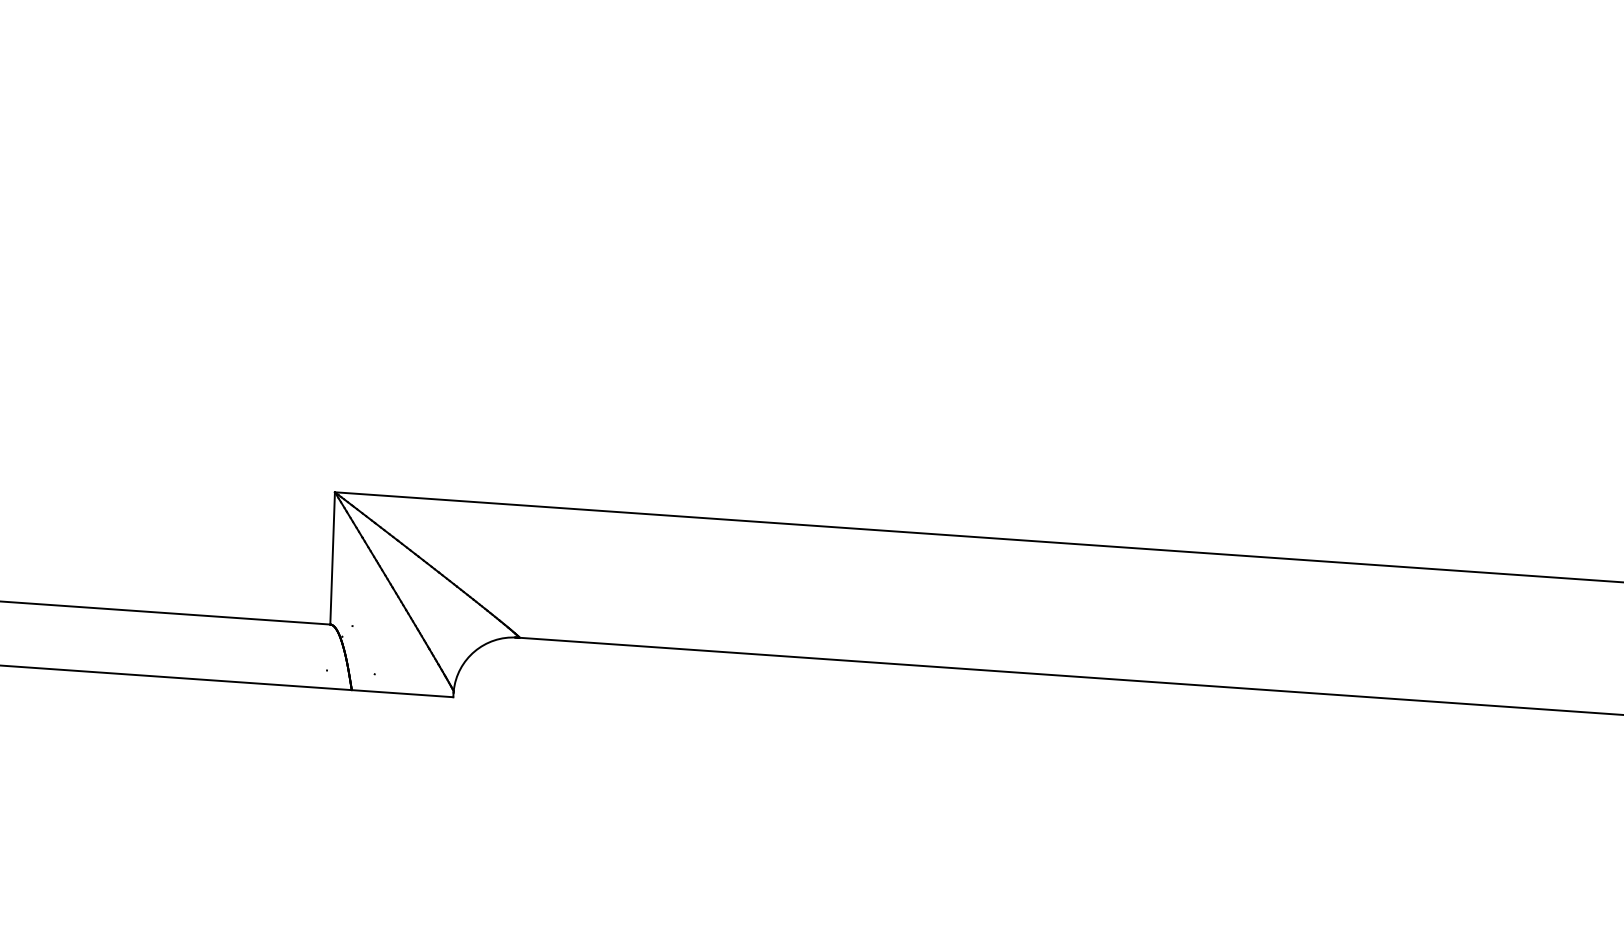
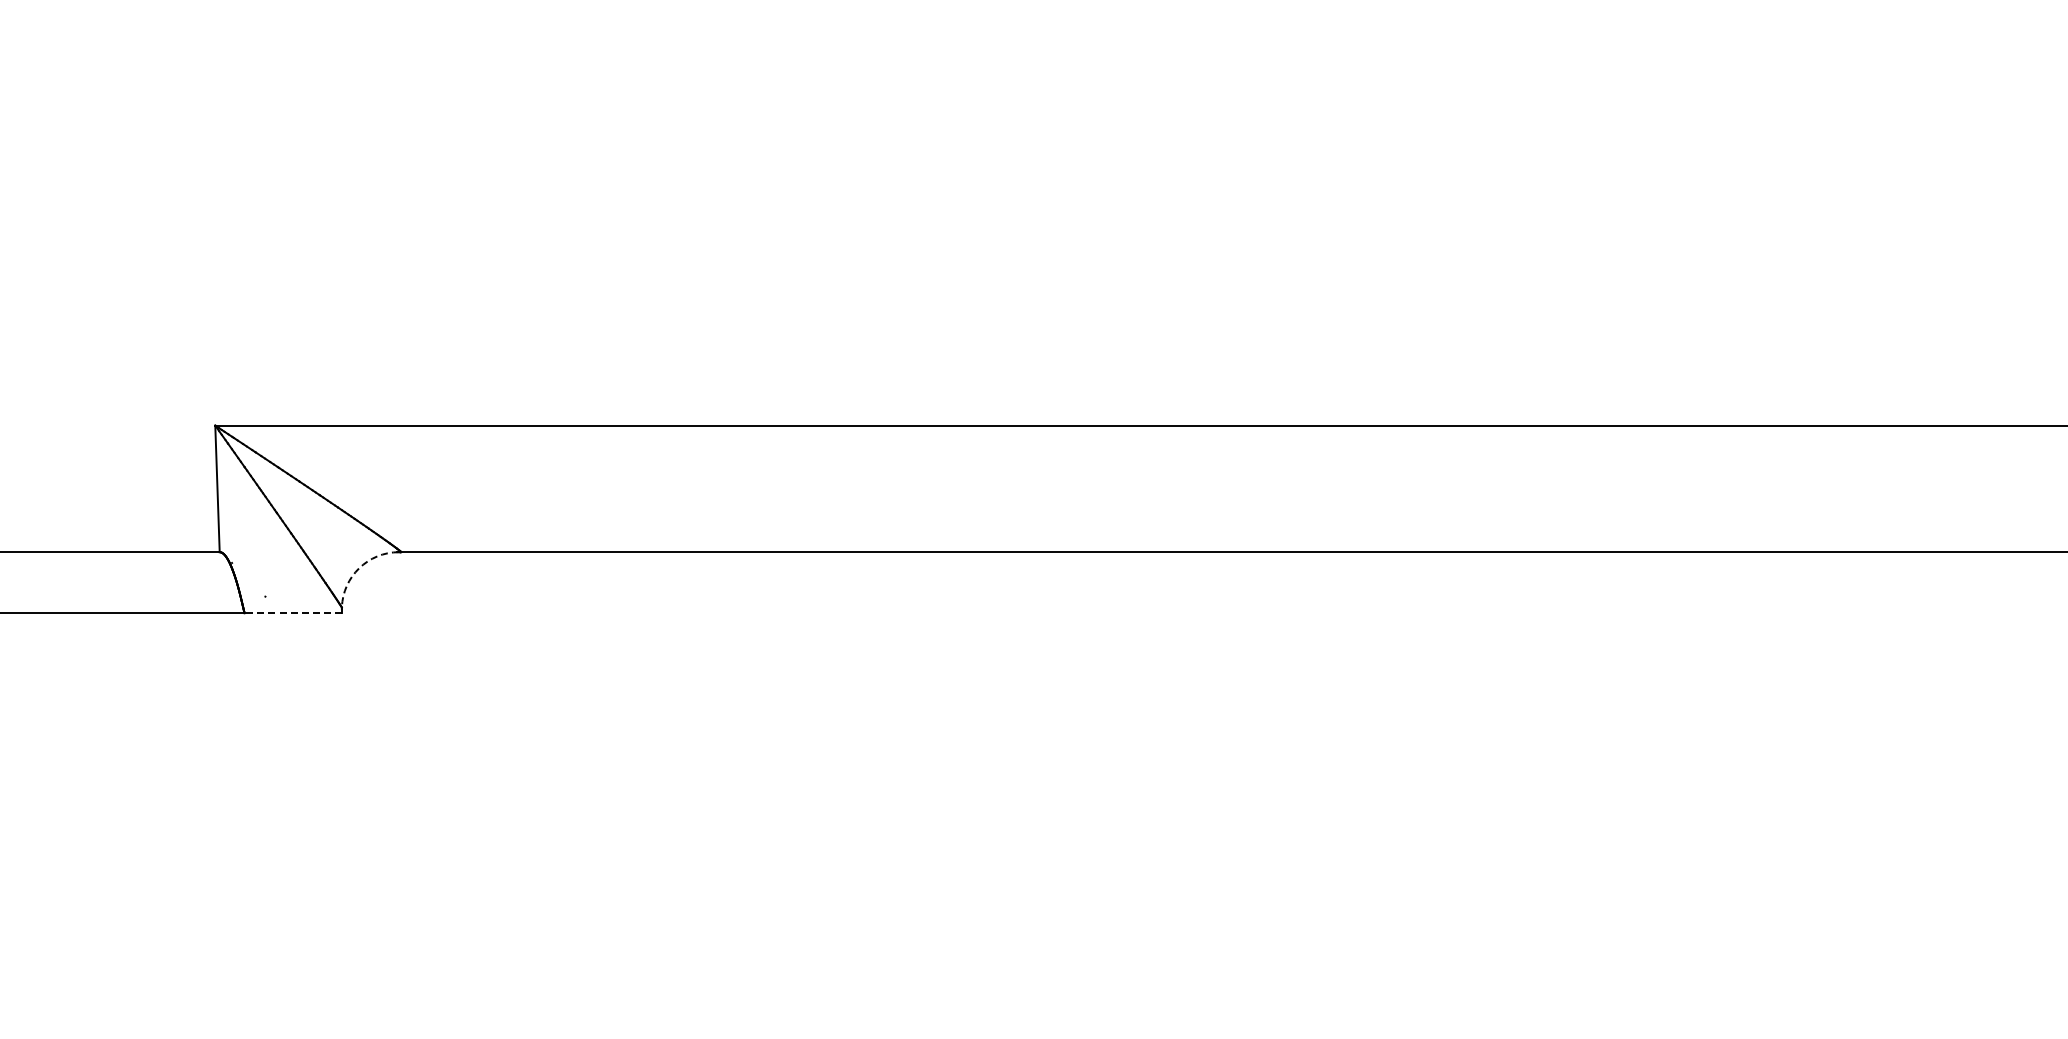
arc: (474, 651) -> (359, 568), solid -> dashed
line: (402, 693) -> (293, 613), solid -> dashed

